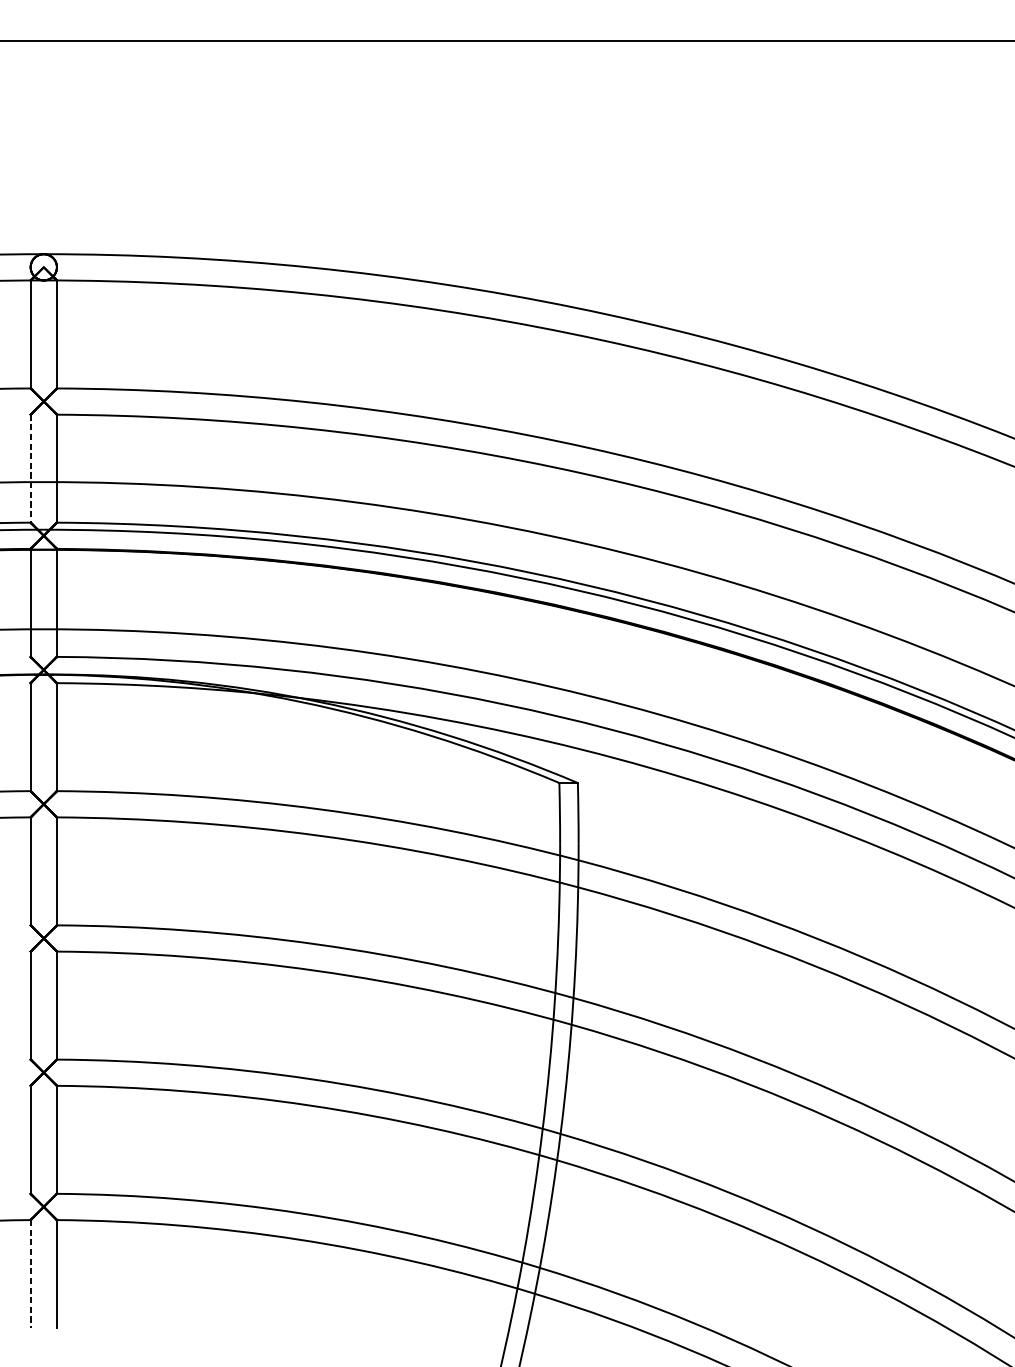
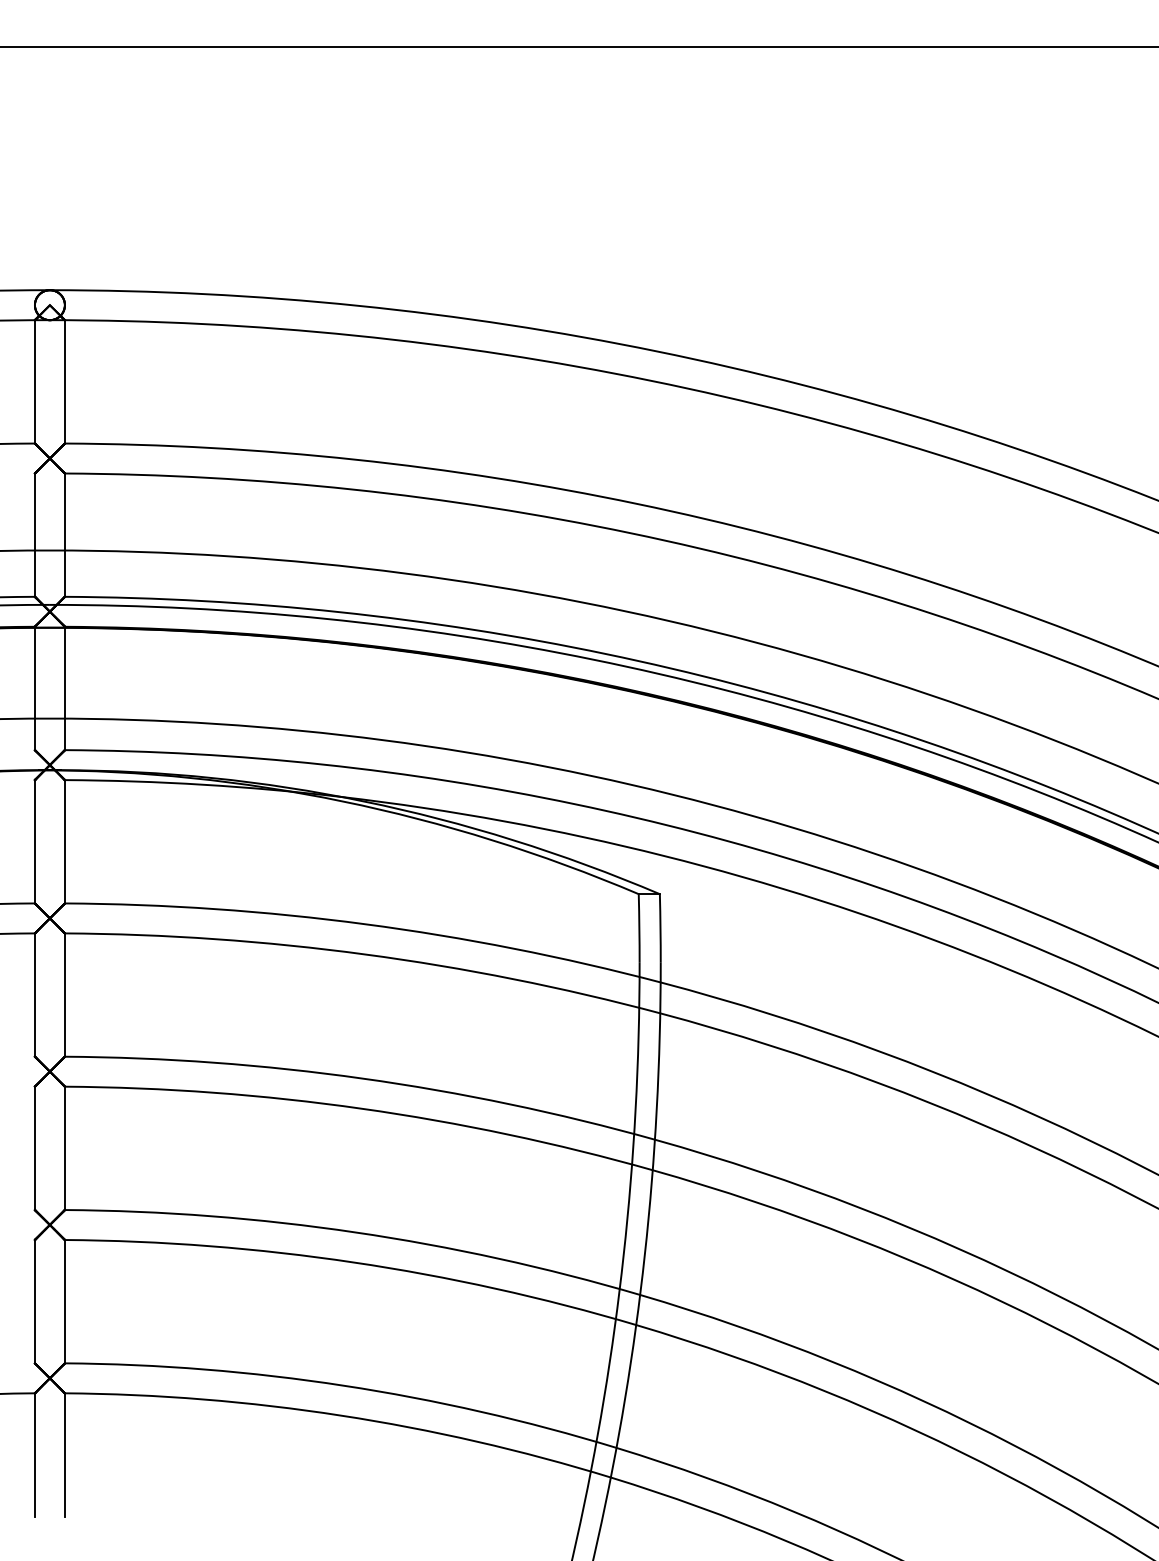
line: (30, 468) -> (34, 535), dashed -> solid
line: (30, 1273) -> (34, 1454), dashed -> solid

